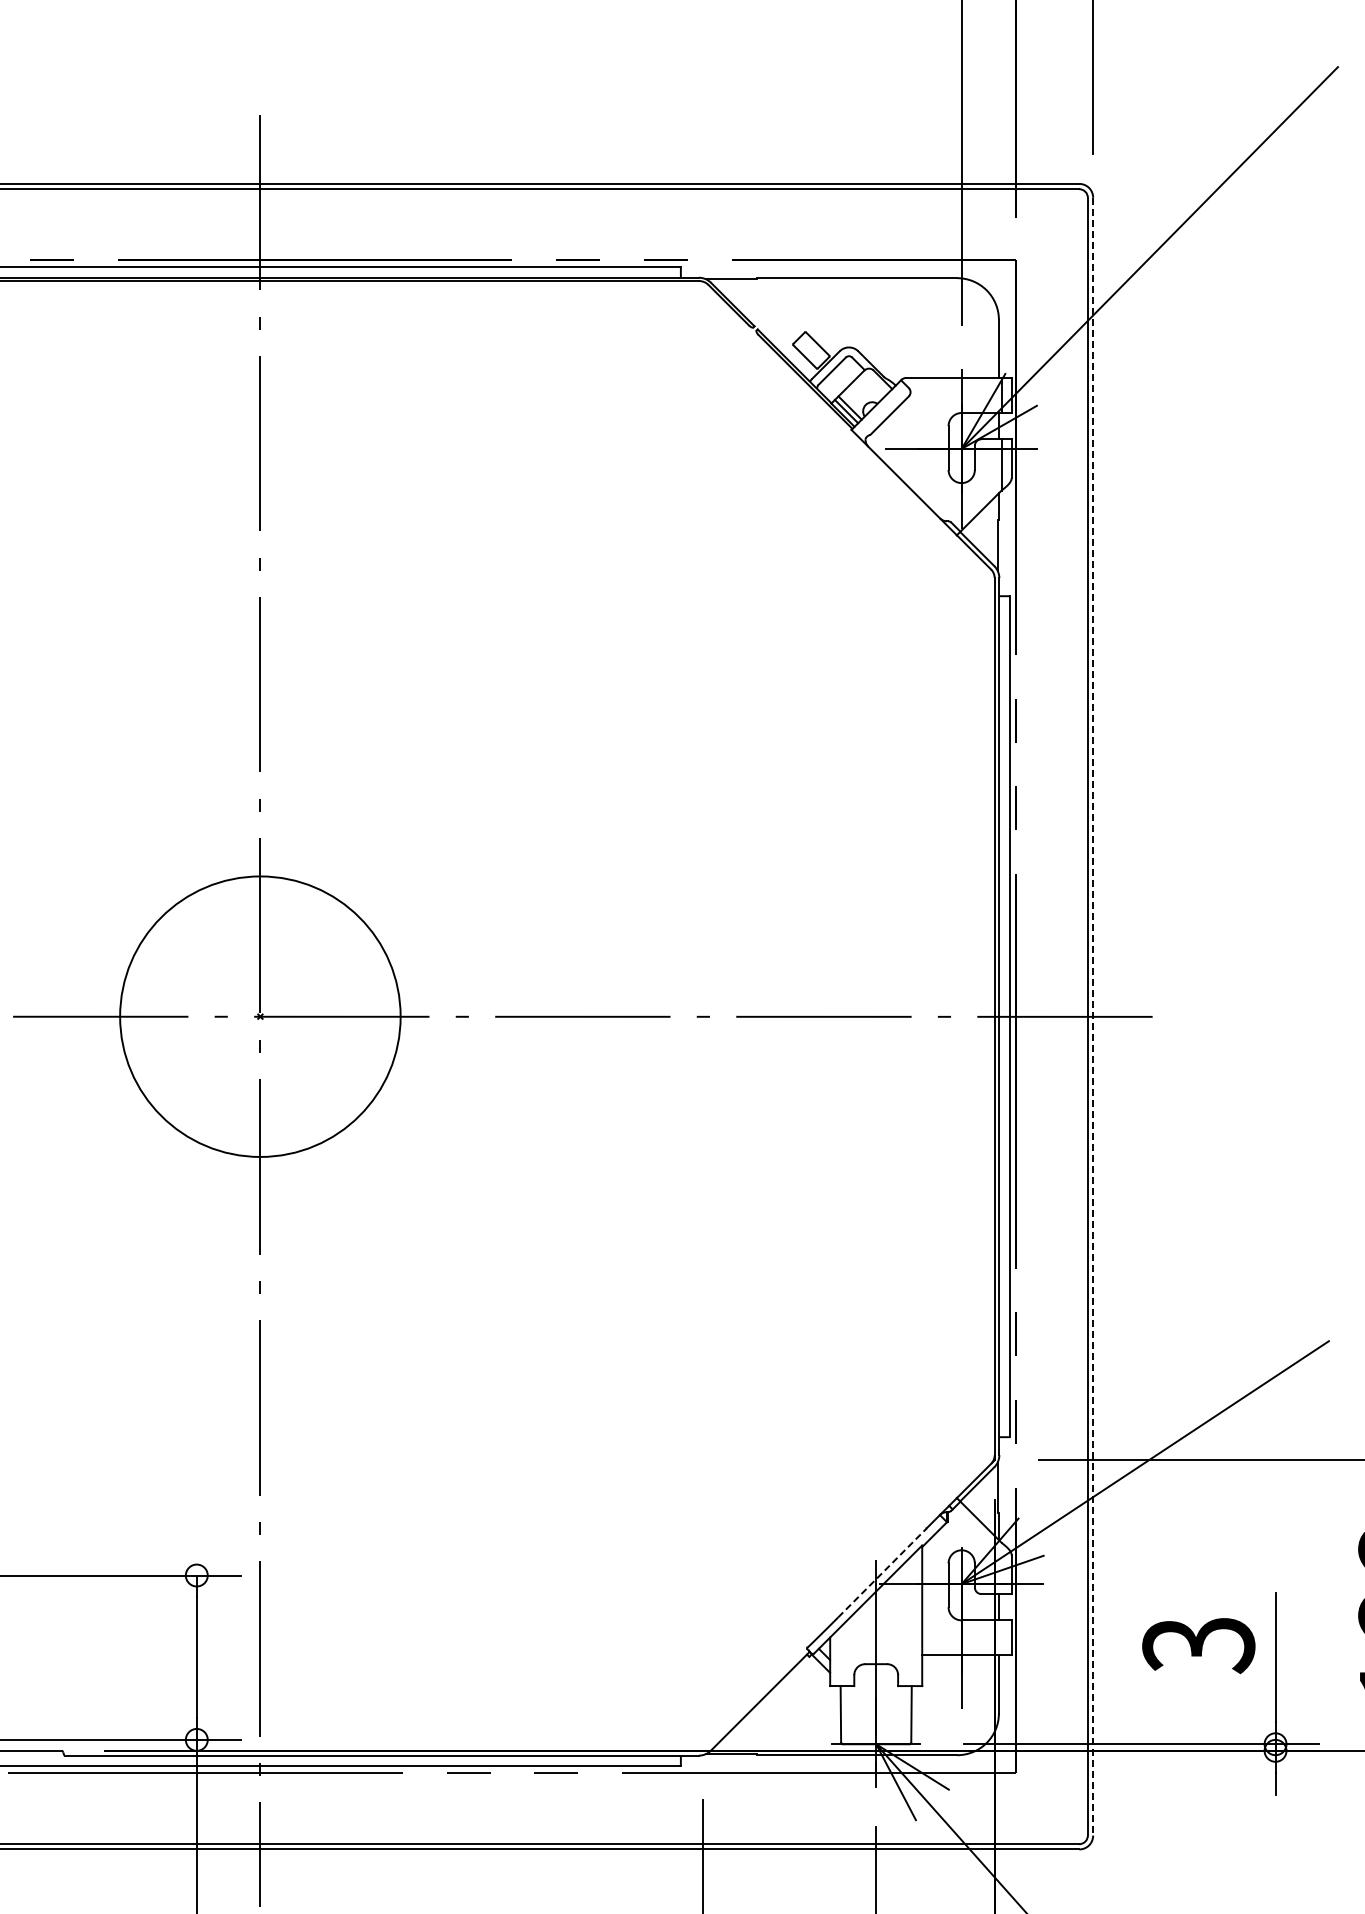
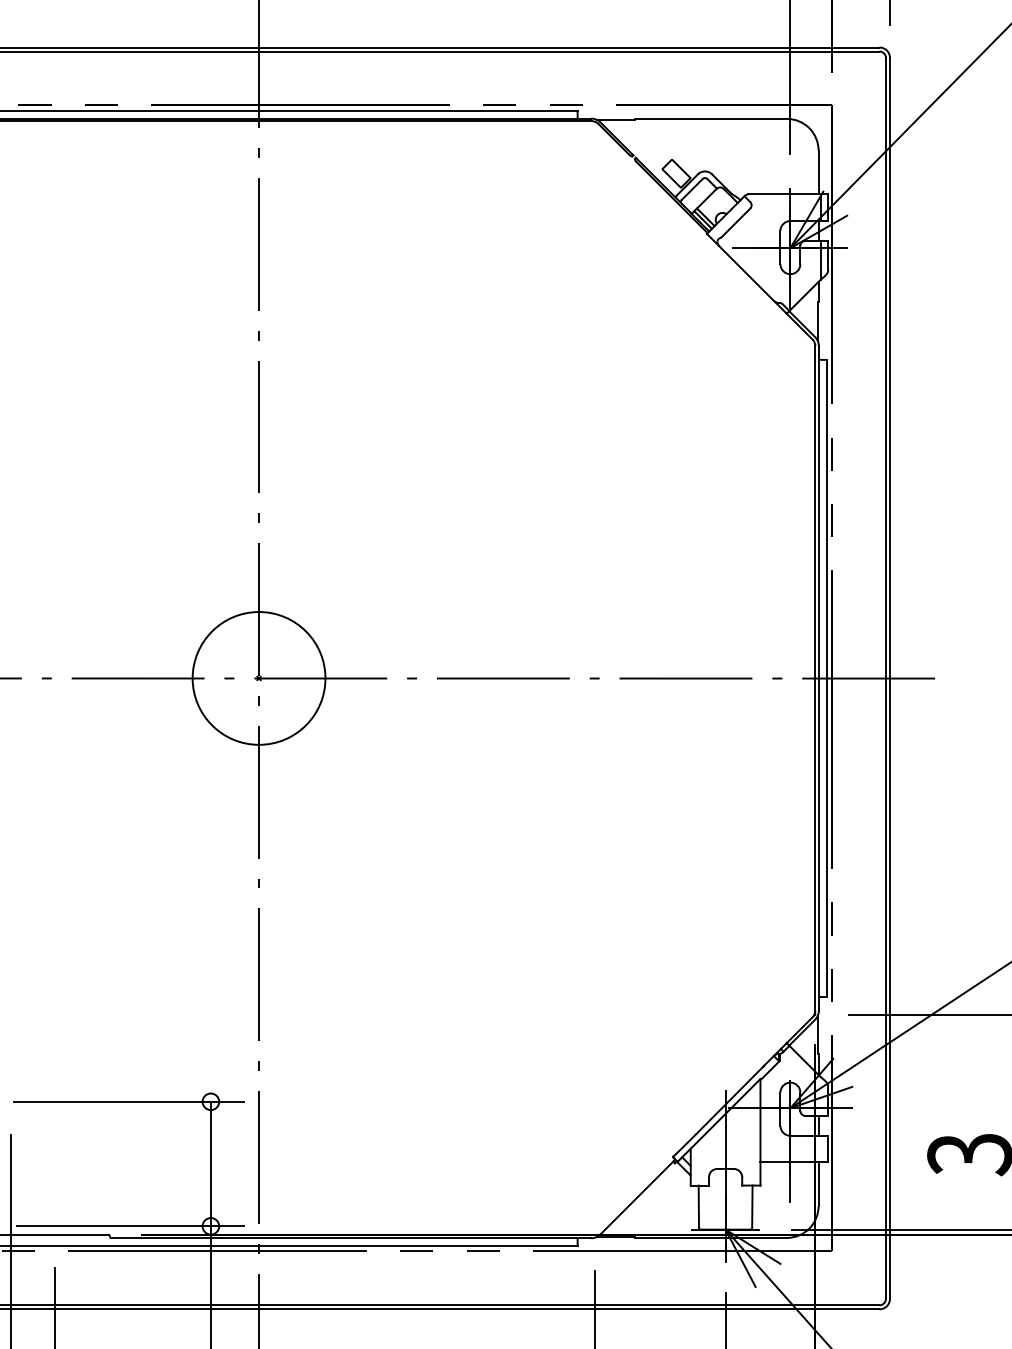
circle: (260, 1016) -> (259, 678), size x0.62
line: (1093, 1016) -> (890, 678), dashed -> solid
line: (882, 1572) -> (730, 1099), dashed -> solid

